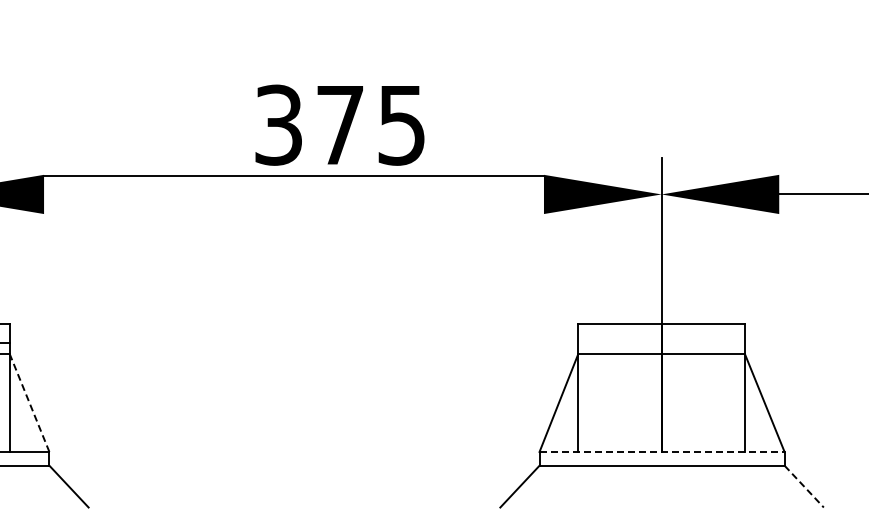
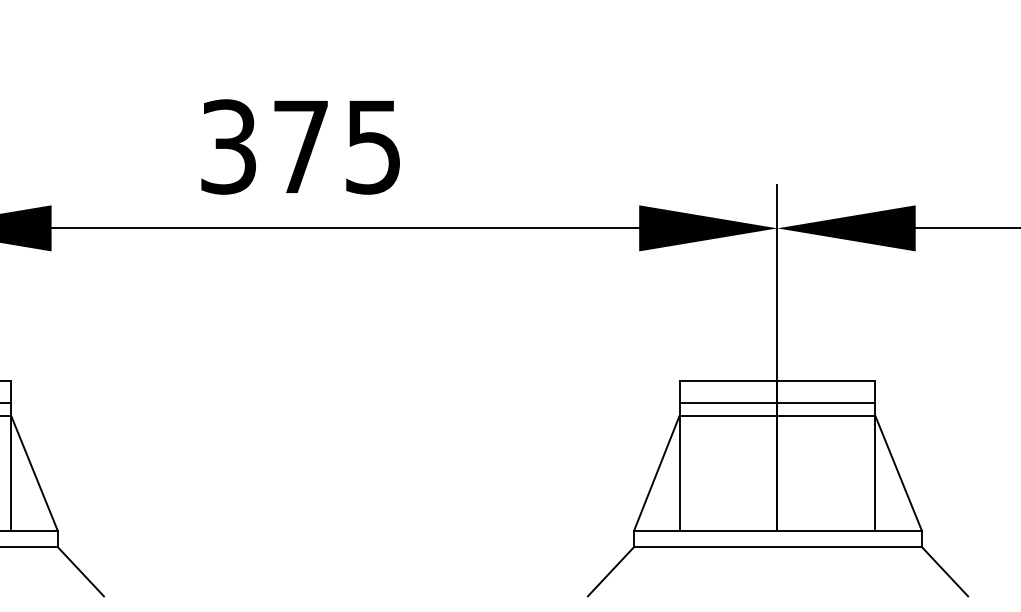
text: (339, 124) -> (300, 146), moved
line: (293, 176) -> (344, 228), moved
line: (661, 343) -> (777, 403), added
line: (29, 403) -> (34, 474), dashed -> solid
line: (662, 451) -> (778, 530), dashed -> solid
line: (804, 486) -> (945, 571), dashed -> solid

